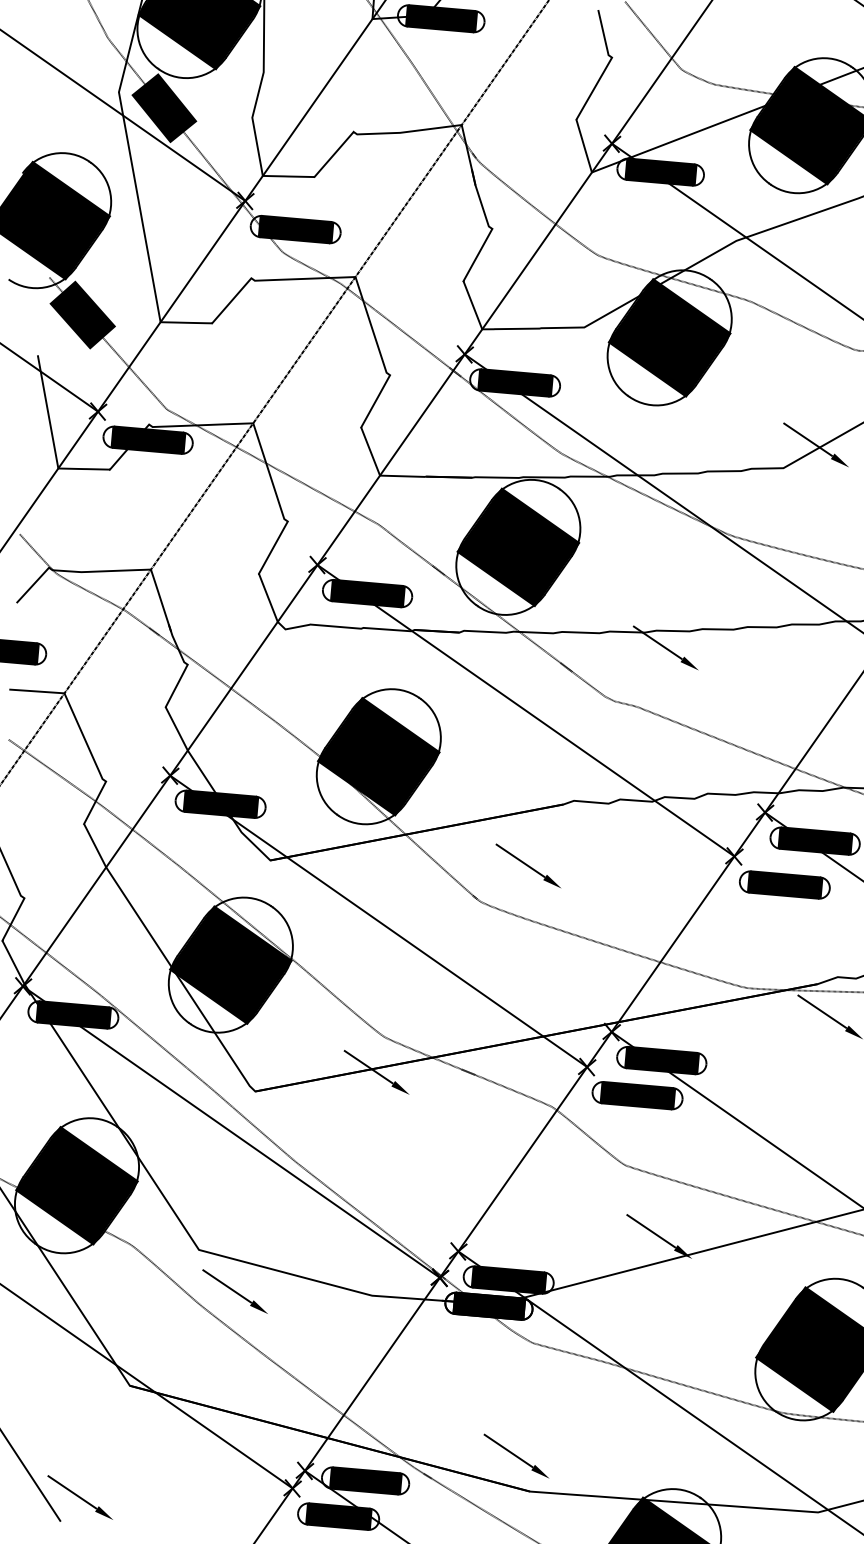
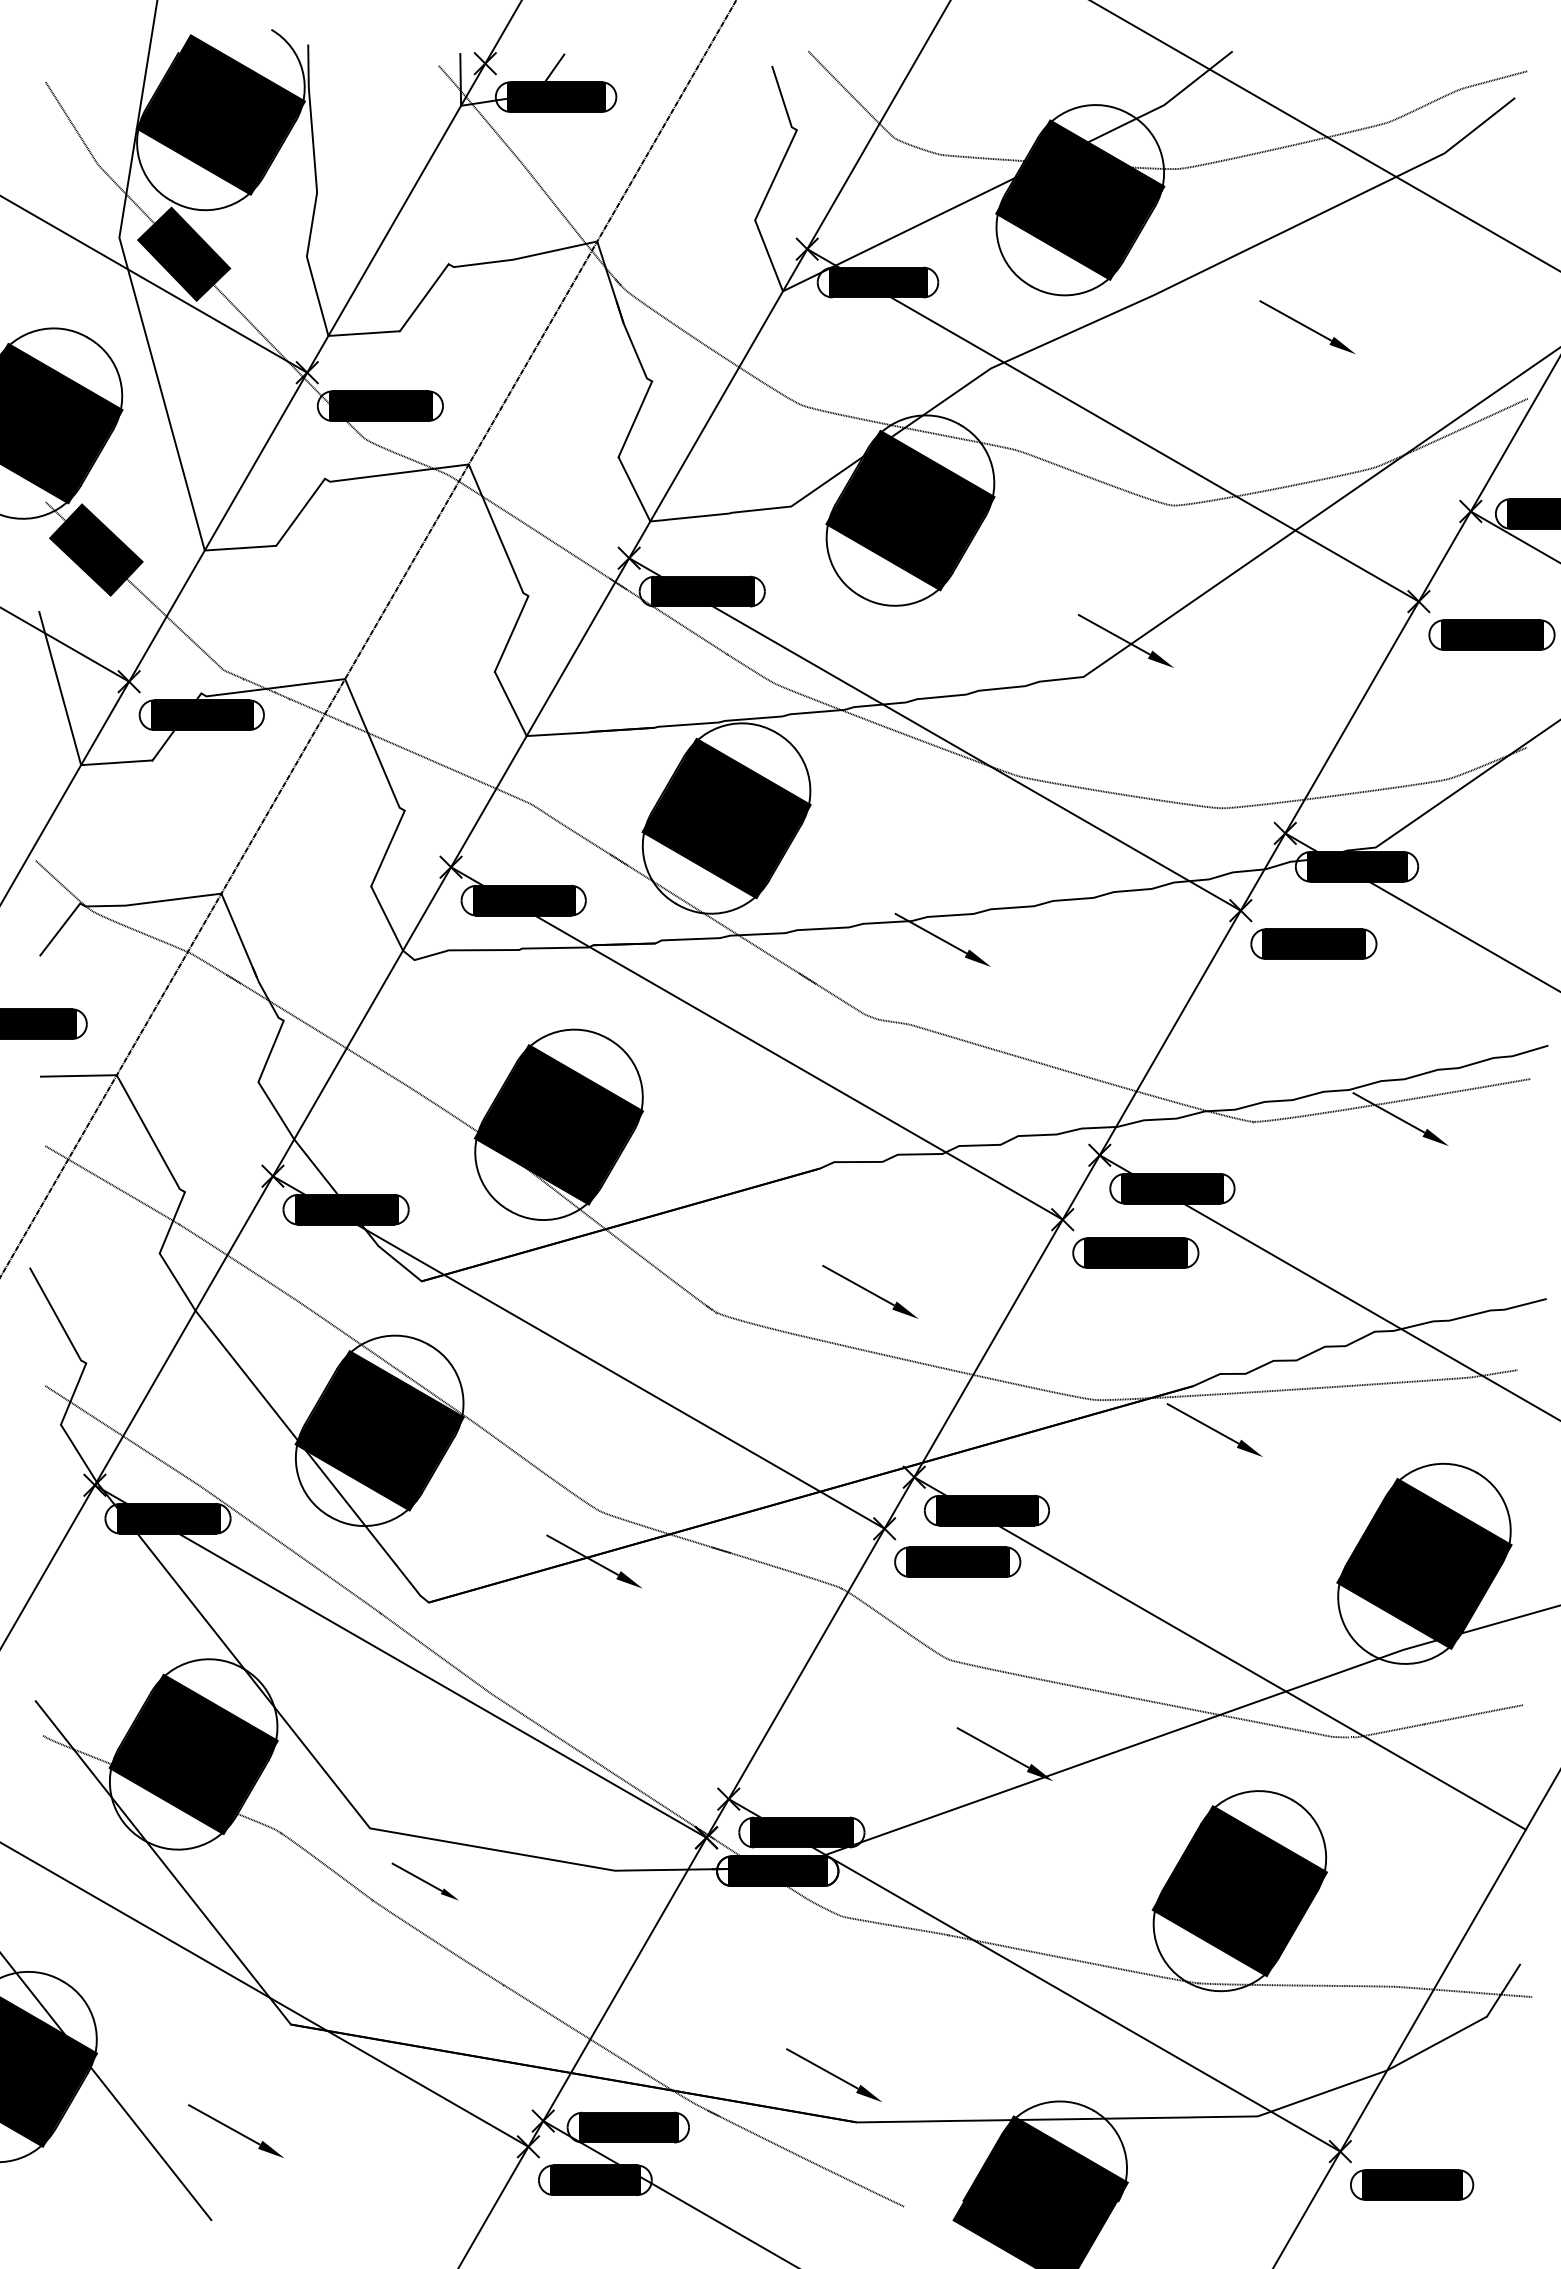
part: (528, 865) -> (870, 1291), moved
part: (235, 1291) -> (425, 1881), size x0.7
part: (80, 1497) -> (235, 2130), moved

